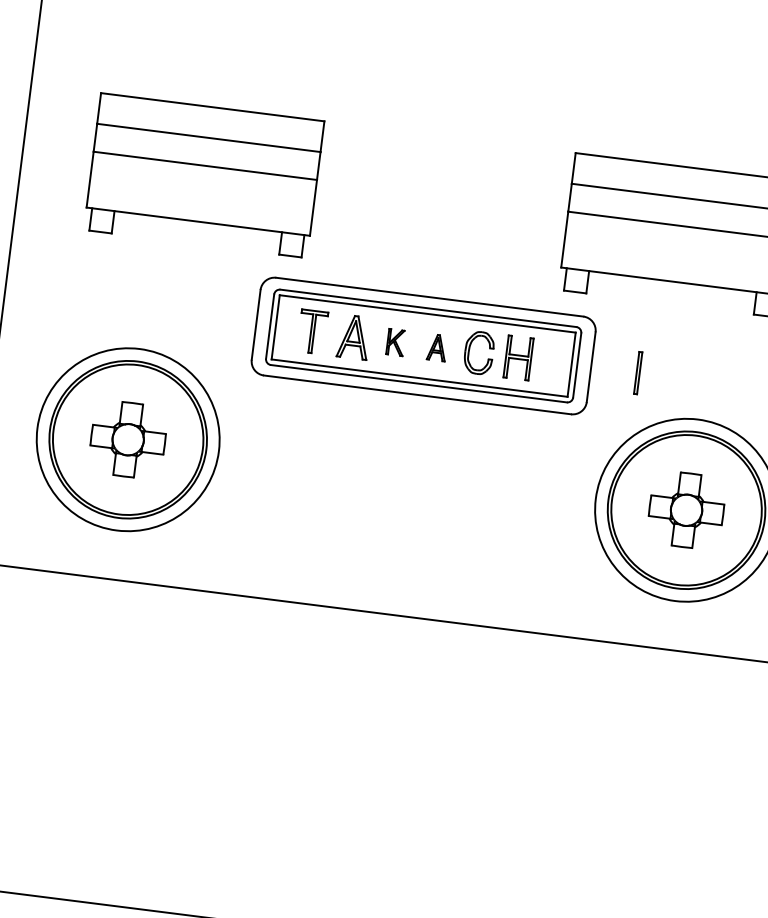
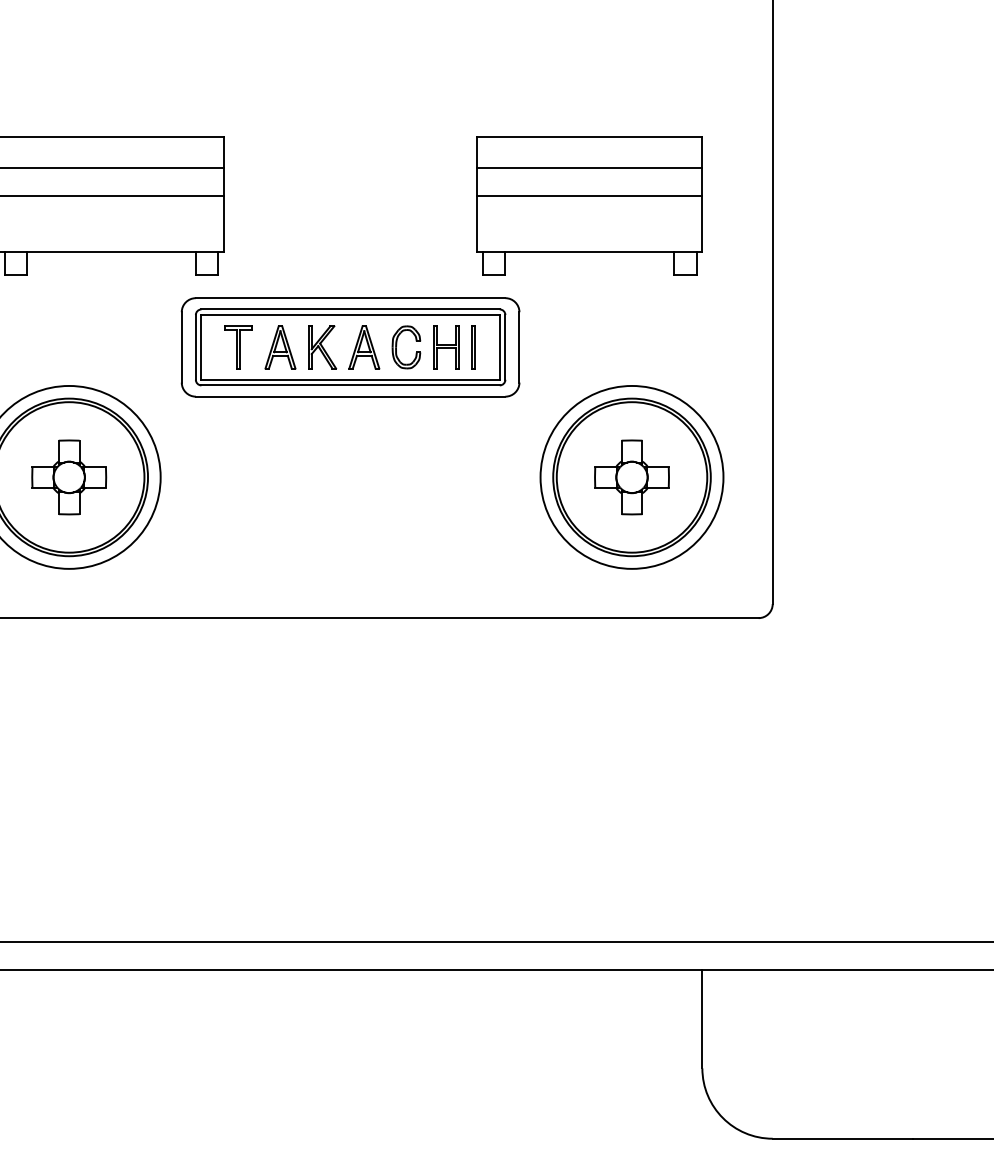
part: (395, 342) -> (322, 347), size x1.67
part: (437, 347) -> (364, 347), size x1.67
line: (636, 373) -> (472, 347), moved

